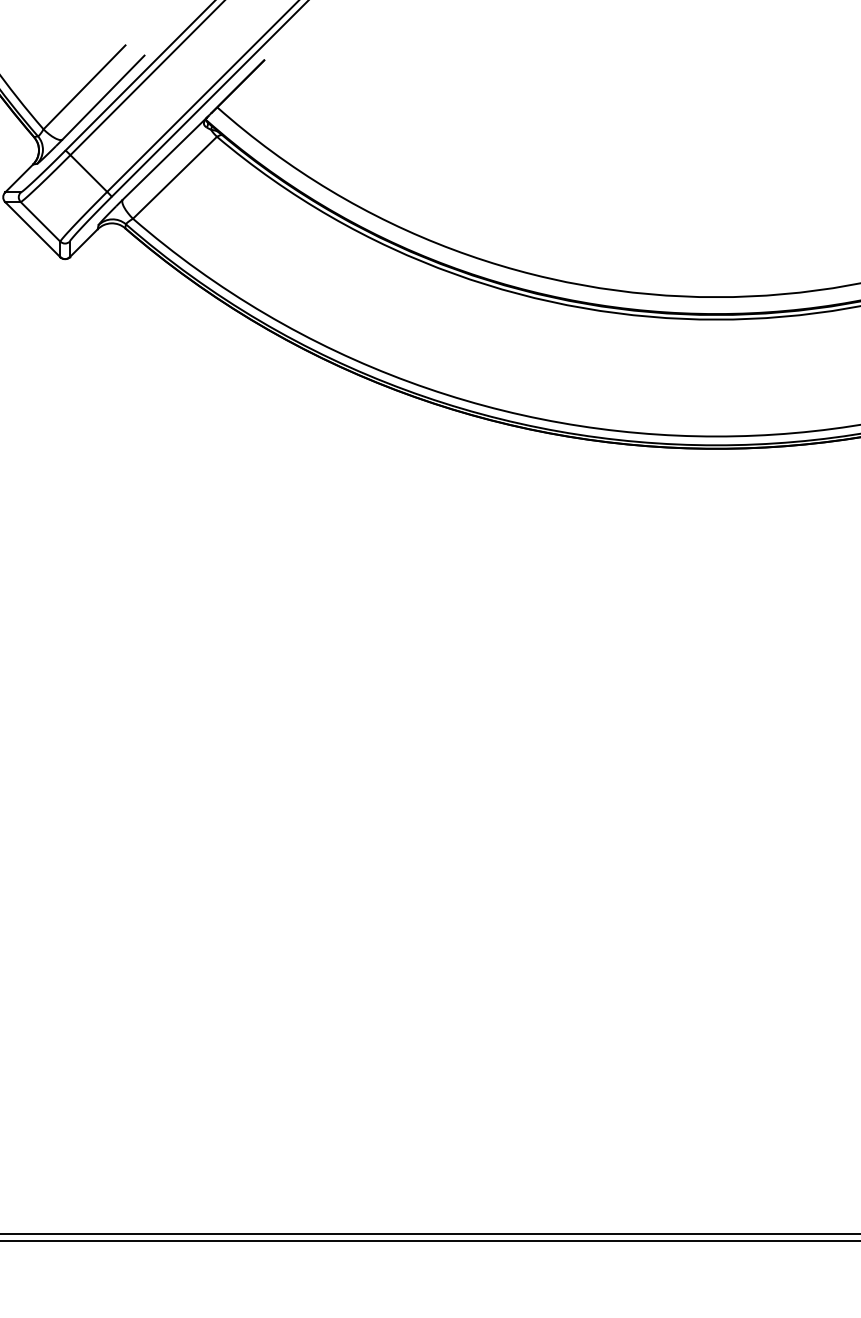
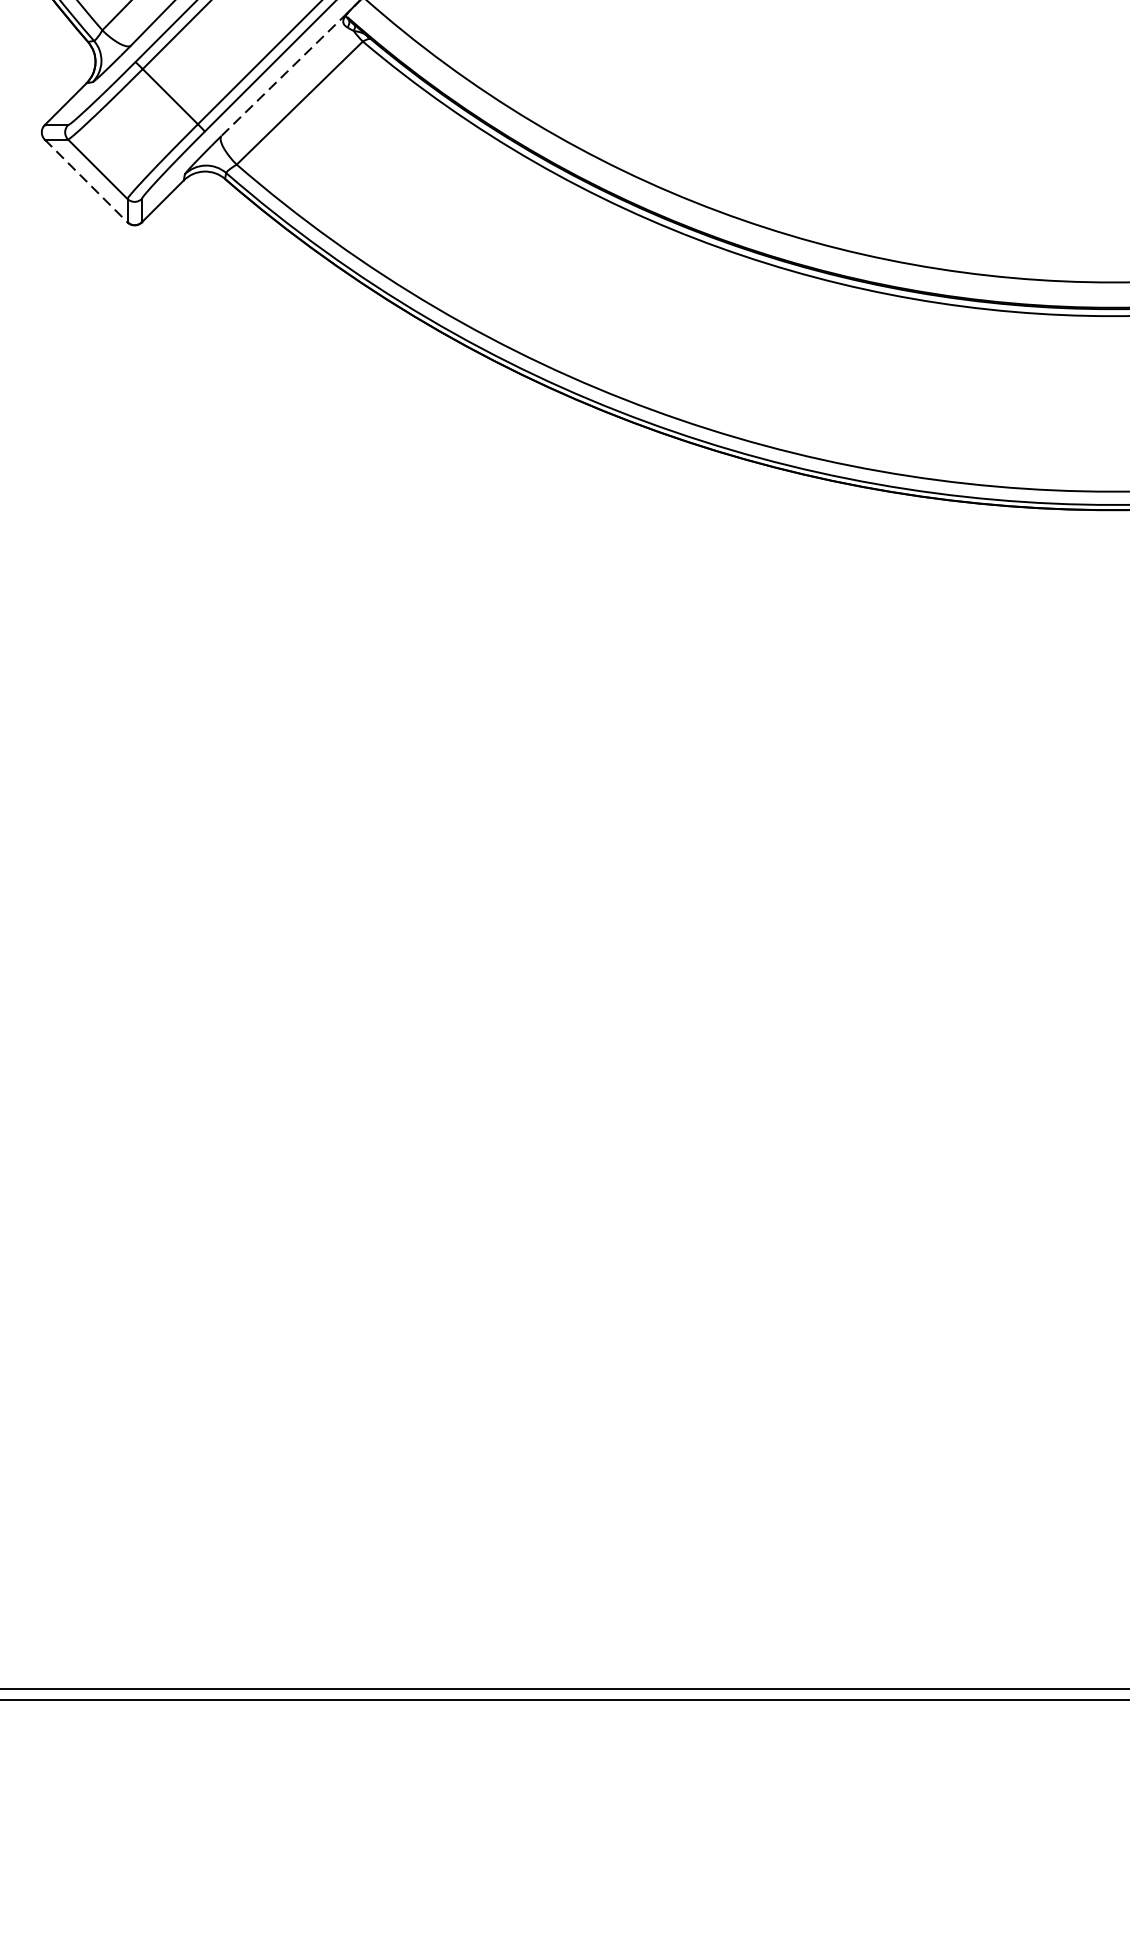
line: (164, 158) -> (284, 74), solid -> dashed
line: (32, 229) -> (85, 180), solid -> dashed

